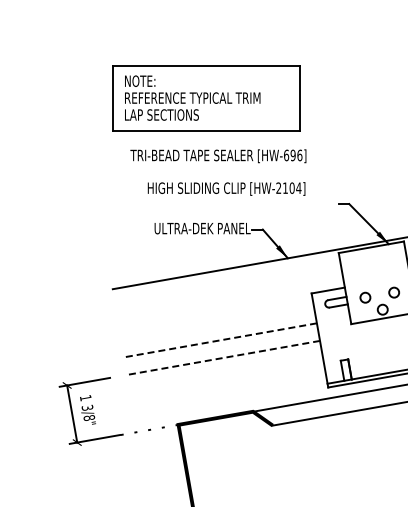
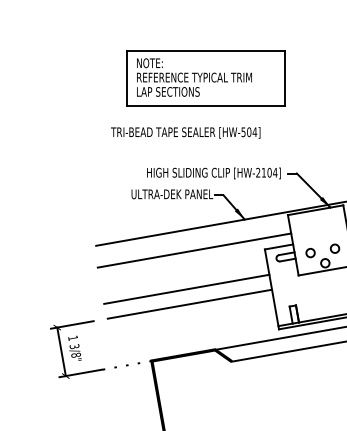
part: (206, 98) -> (206, 77), moved
text: (293, 155) -> (249, 132), [HW-696] -> [HW-504]
text: (226, 188) -> (213, 173), moved
line: (228, 294) -> (194, 250), added
line: (219, 340) -> (186, 289), dashed -> solid
line: (222, 358) -> (189, 304), dashed -> solid

